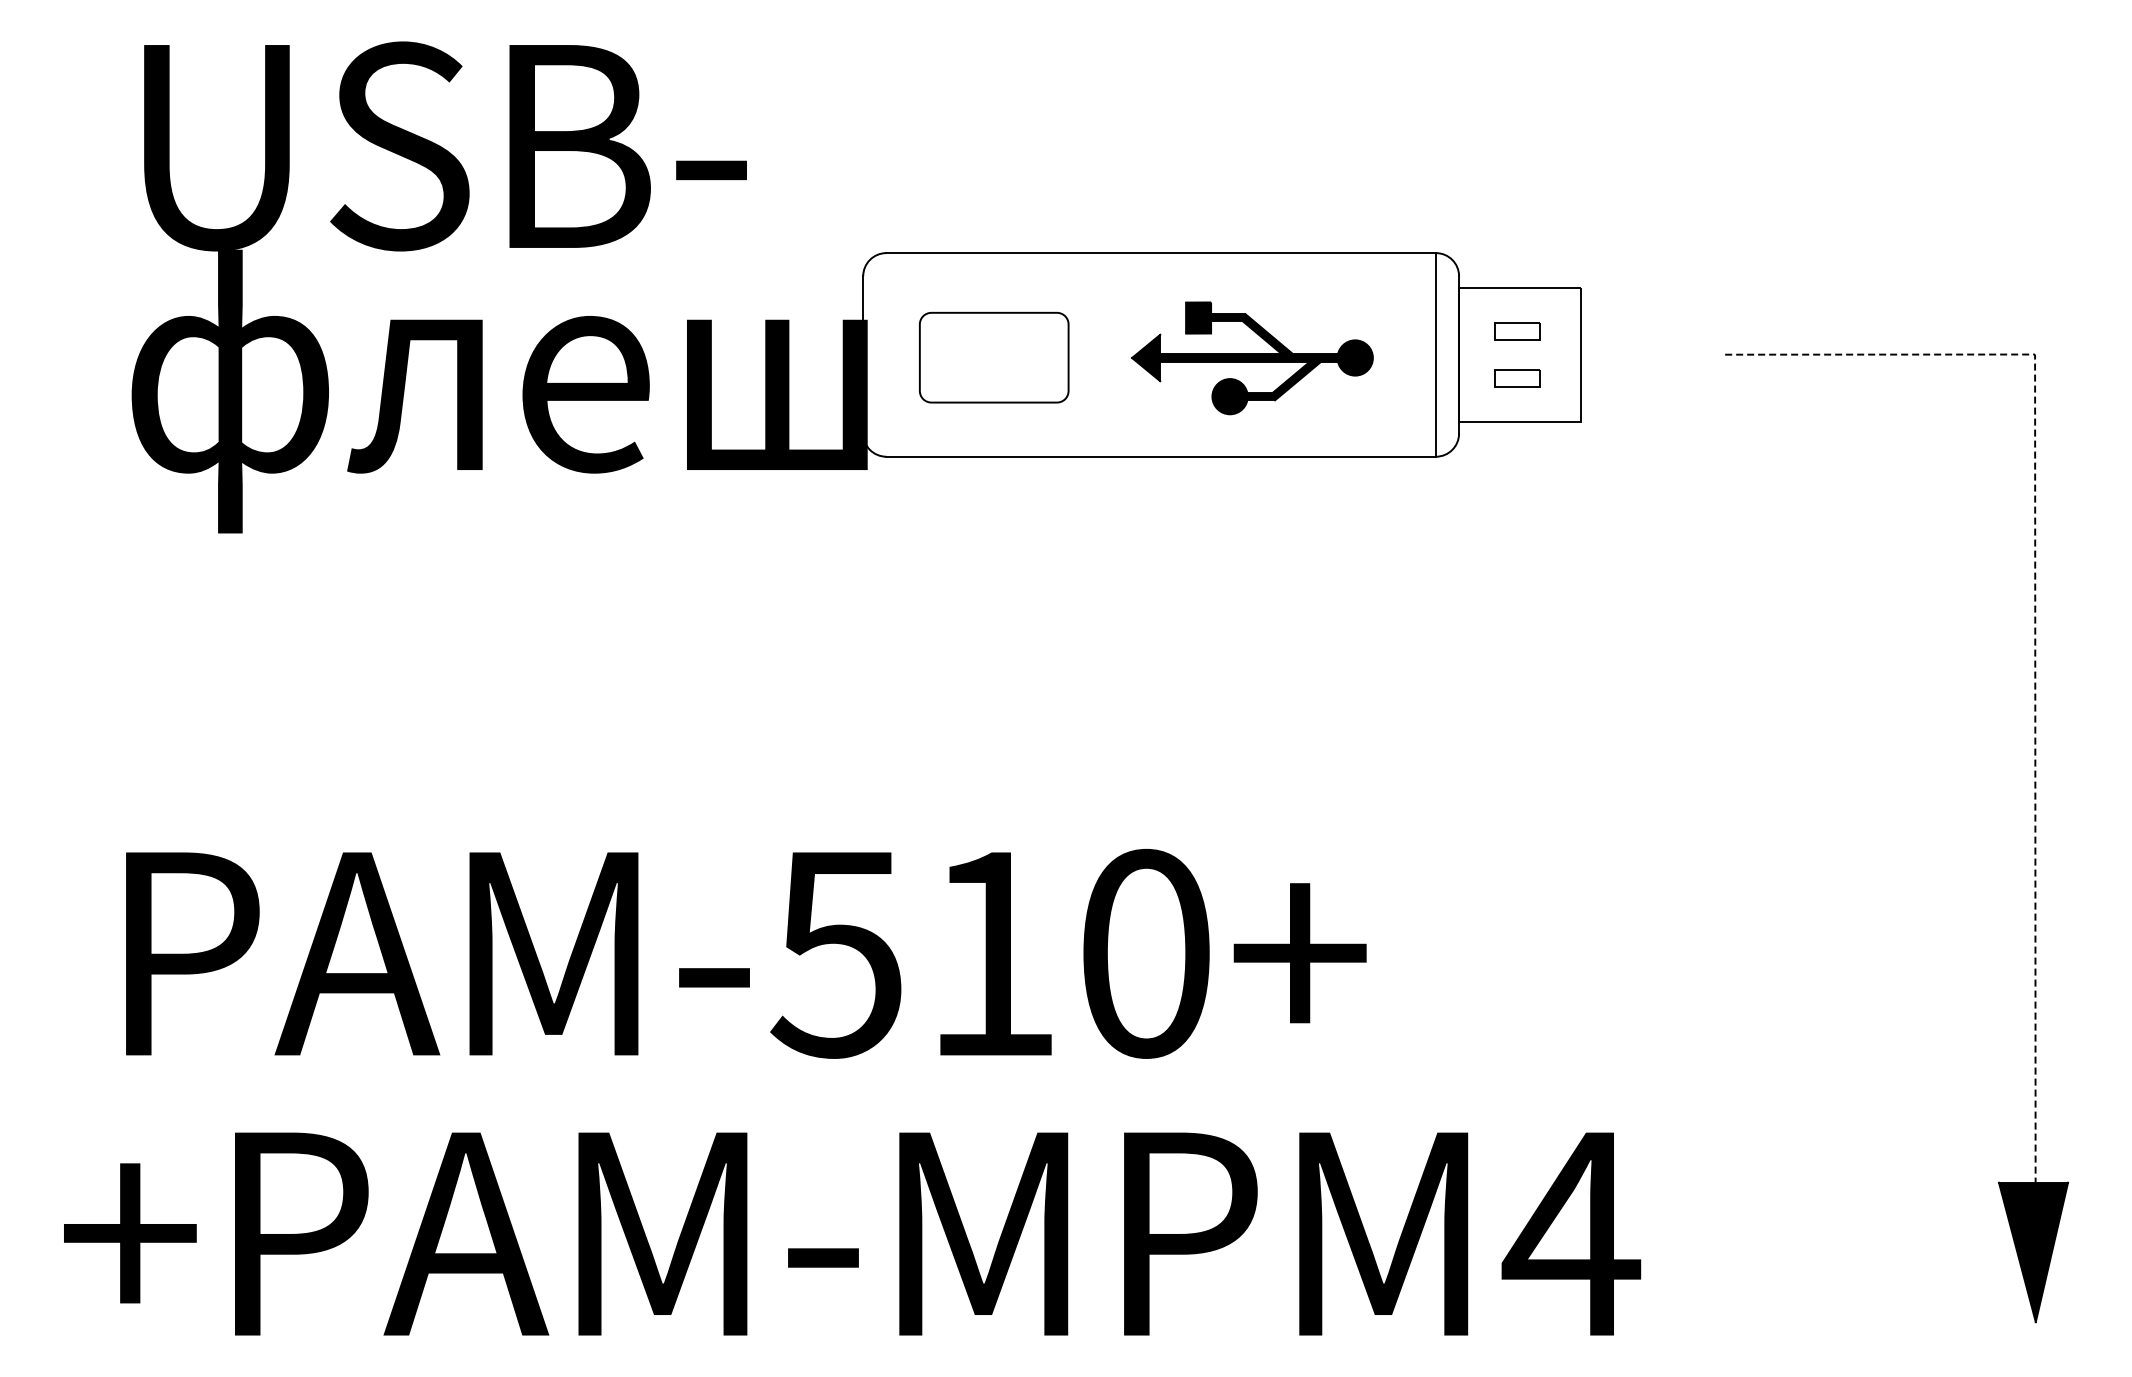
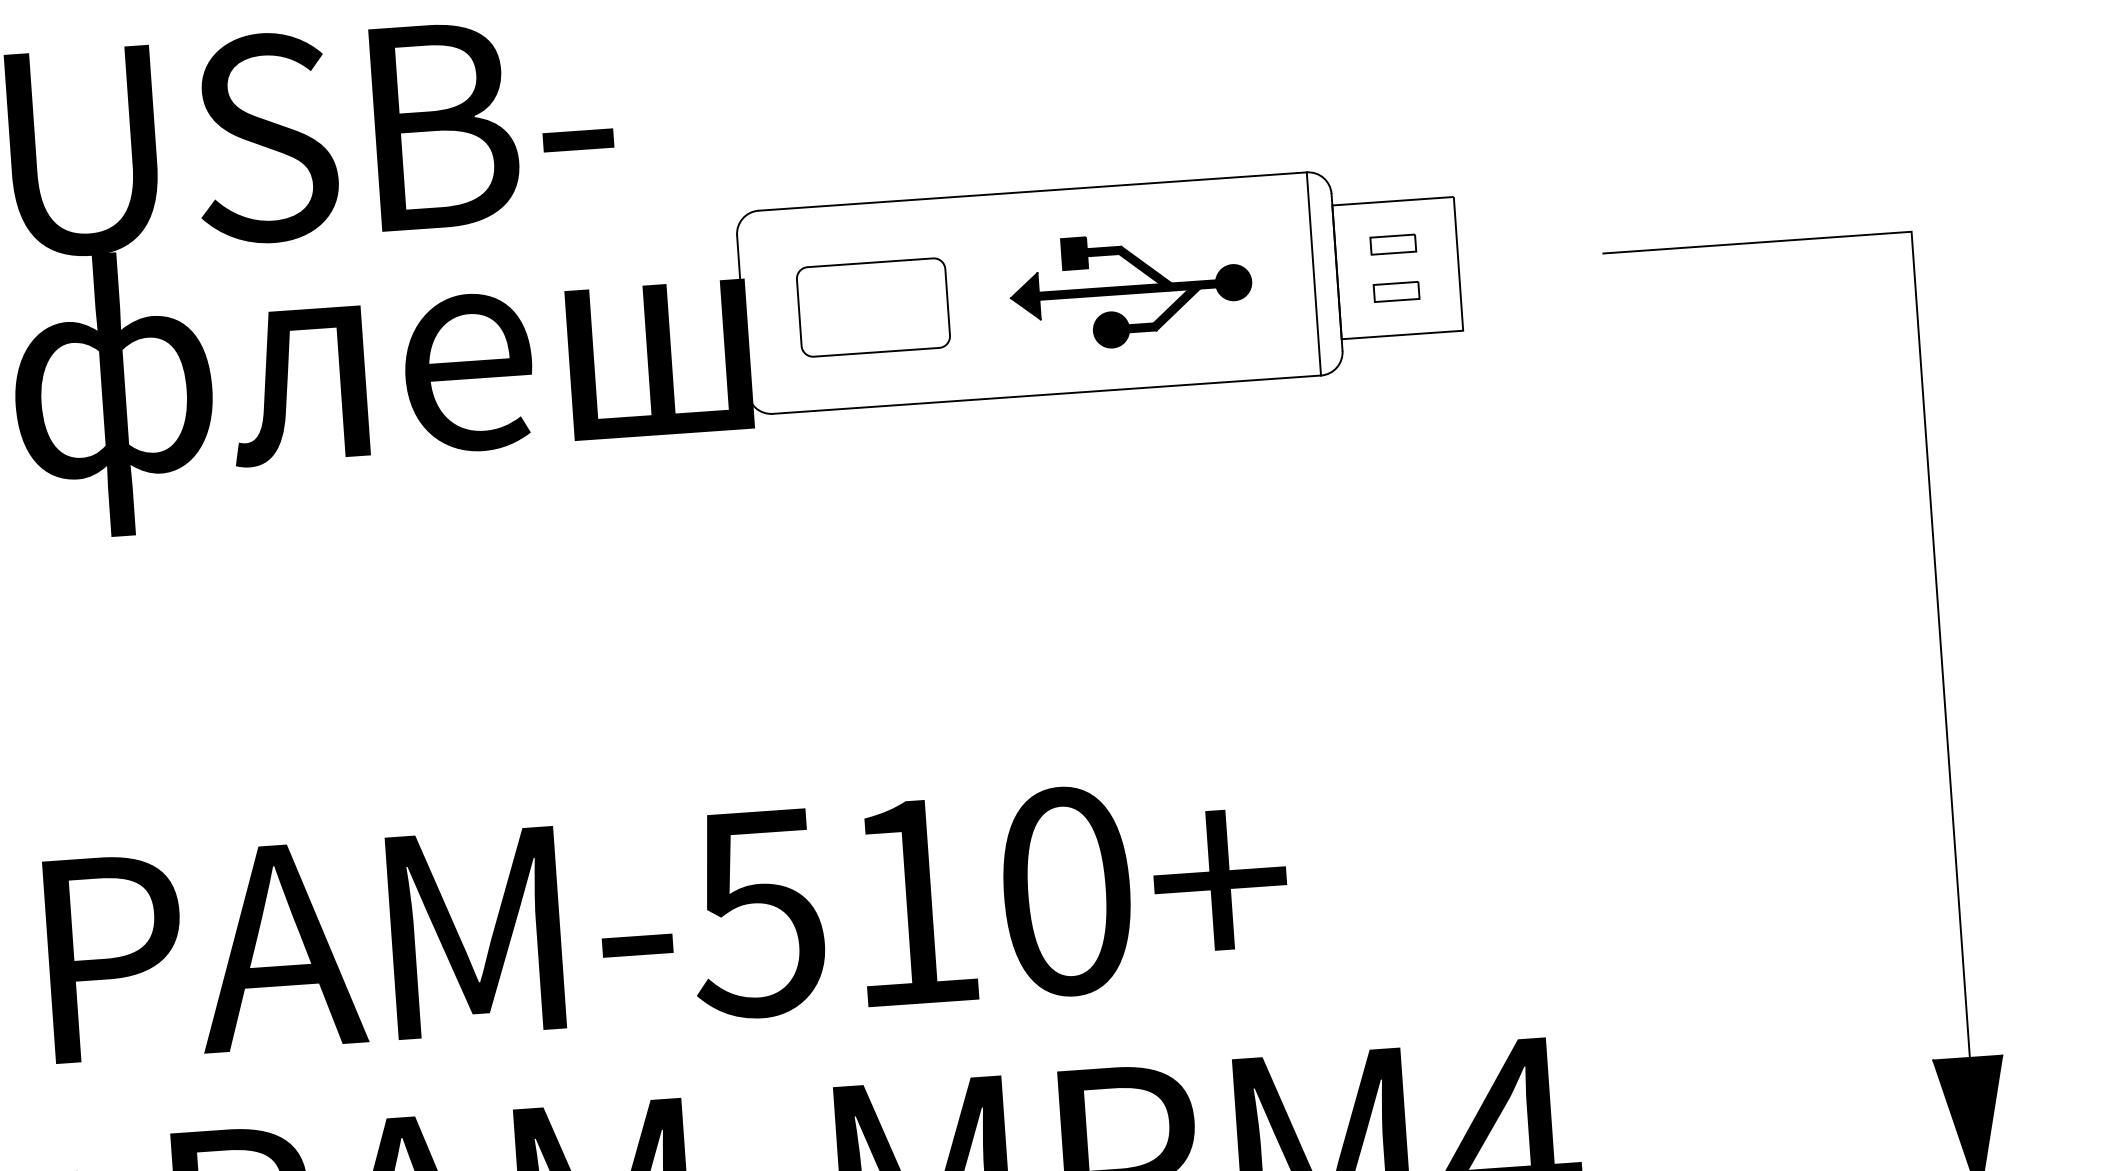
line: (2035, 637) -> (1931, 514), dashed -> solid

